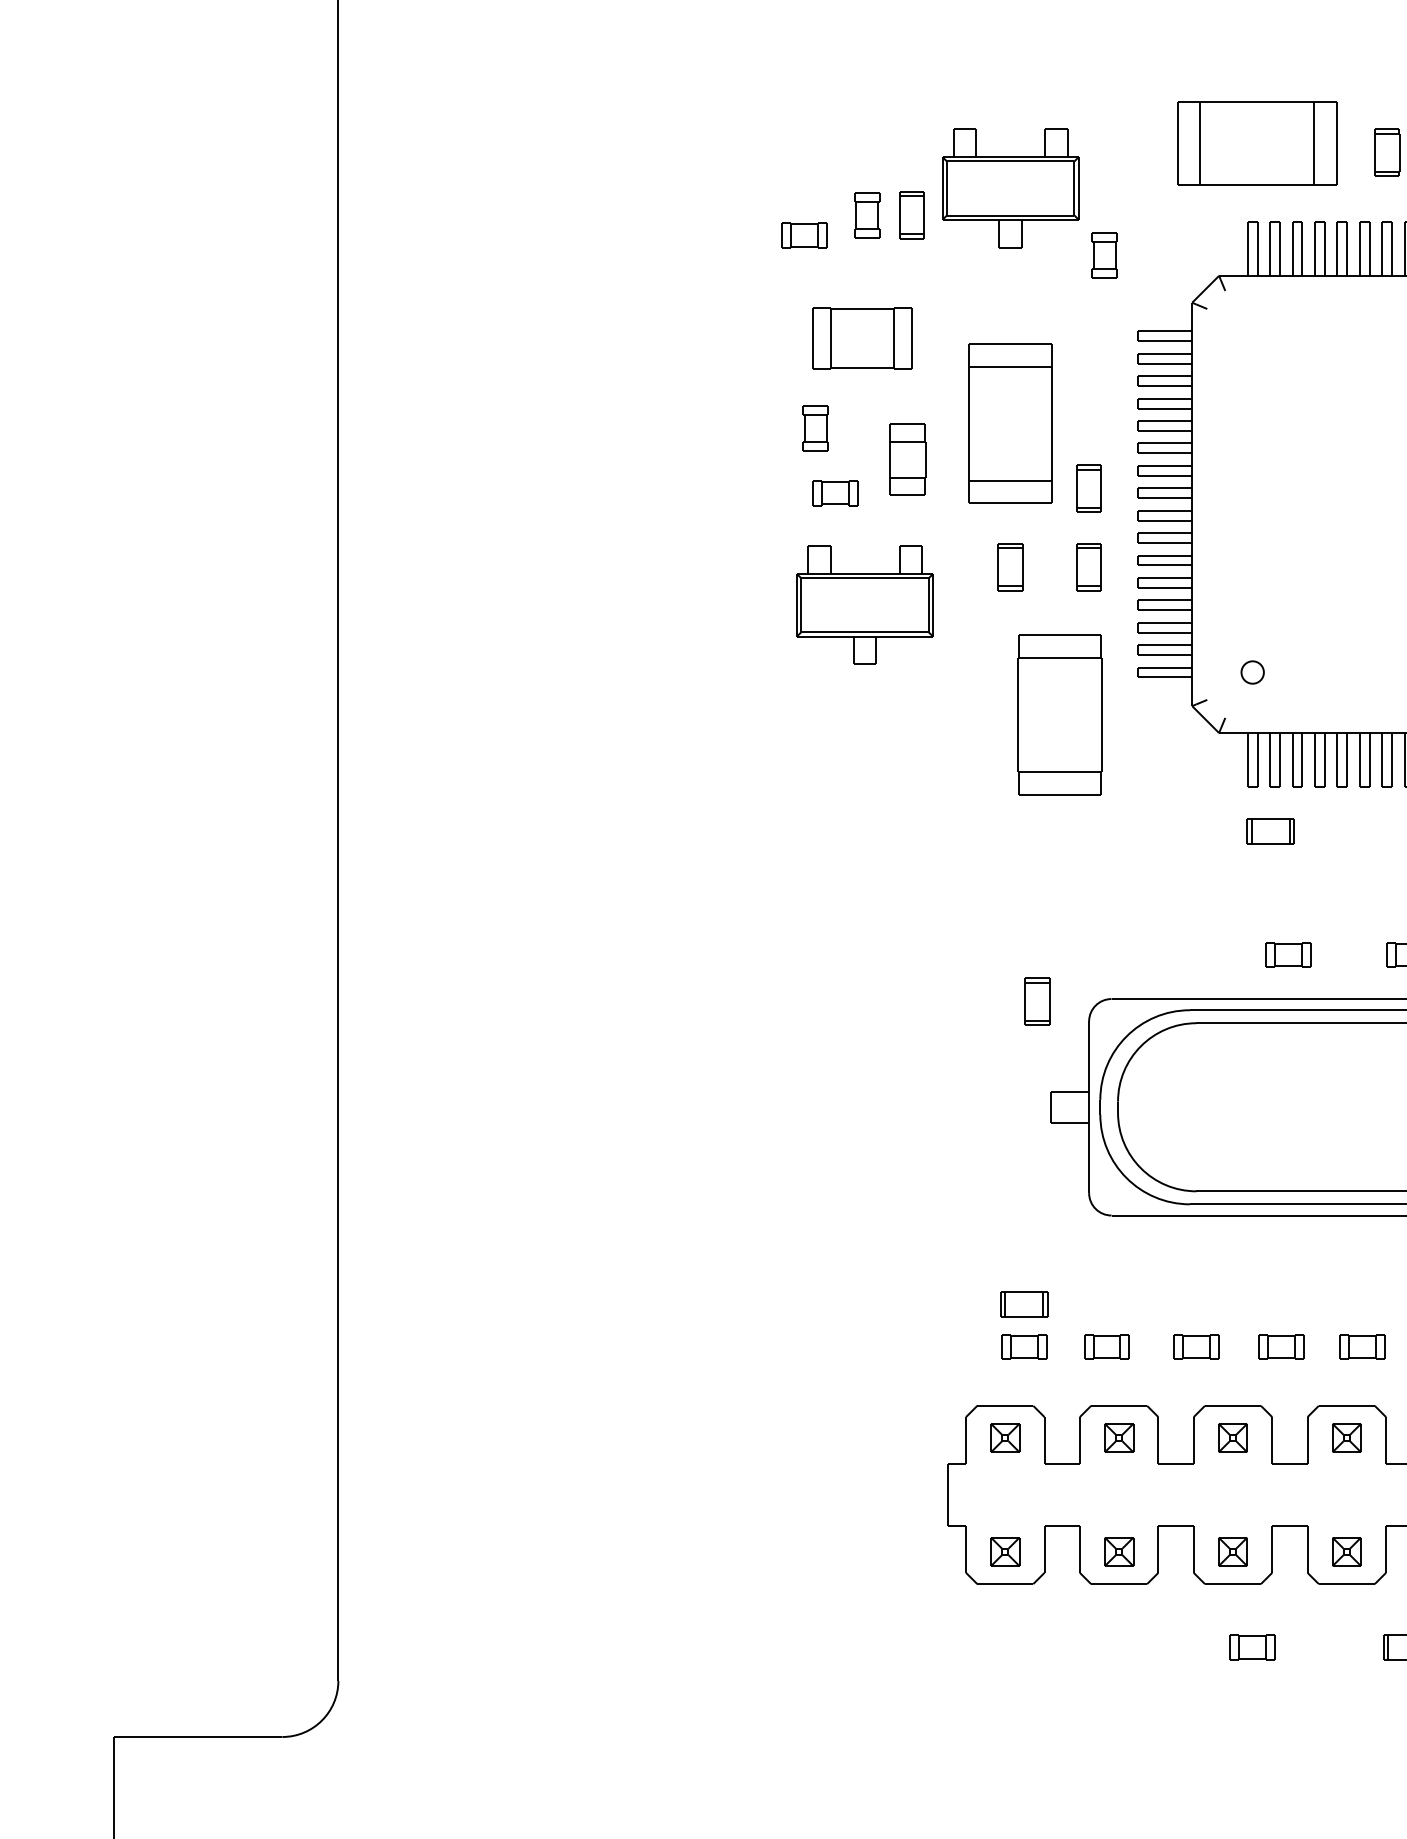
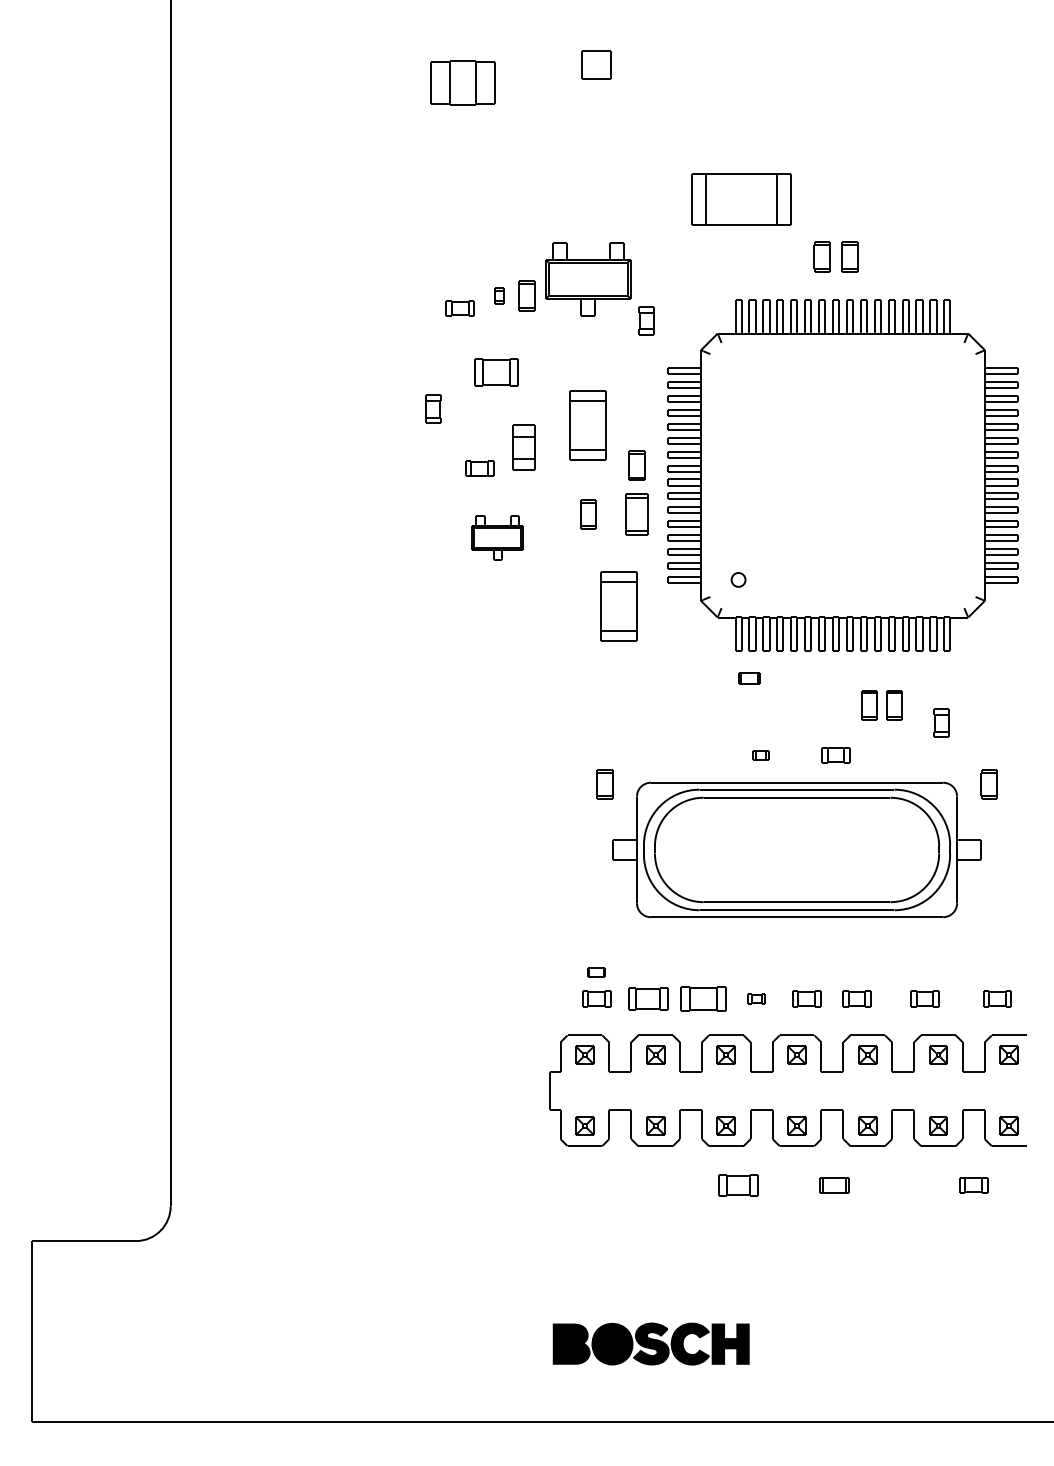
part: (1257, 143) -> (741, 199), moved
part: (867, 214) -> (499, 295), size x0.6
part: (862, 338) -> (496, 372), size x0.7
part: (1009, 423) -> (587, 425), size x0.7
part: (816, 427) -> (433, 408), moved
part: (1088, 567) -> (636, 514), size x1.4
part: (864, 604) -> (497, 537), size x0.6
part: (1059, 715) -> (618, 606), size x0.7
part: (1270, 831) -> (749, 678), size x0.7
part: (1287, 955) -> (760, 755), size x0.6
part: (1023, 1304) -> (596, 972), size x0.6
part: (1106, 1346) -> (647, 998), size x1.4
part: (1196, 1346) -> (703, 998), size x1.6
part: (1281, 1346) -> (756, 998), size x0.6
part: (1252, 1647) -> (738, 1185), size x1.4

